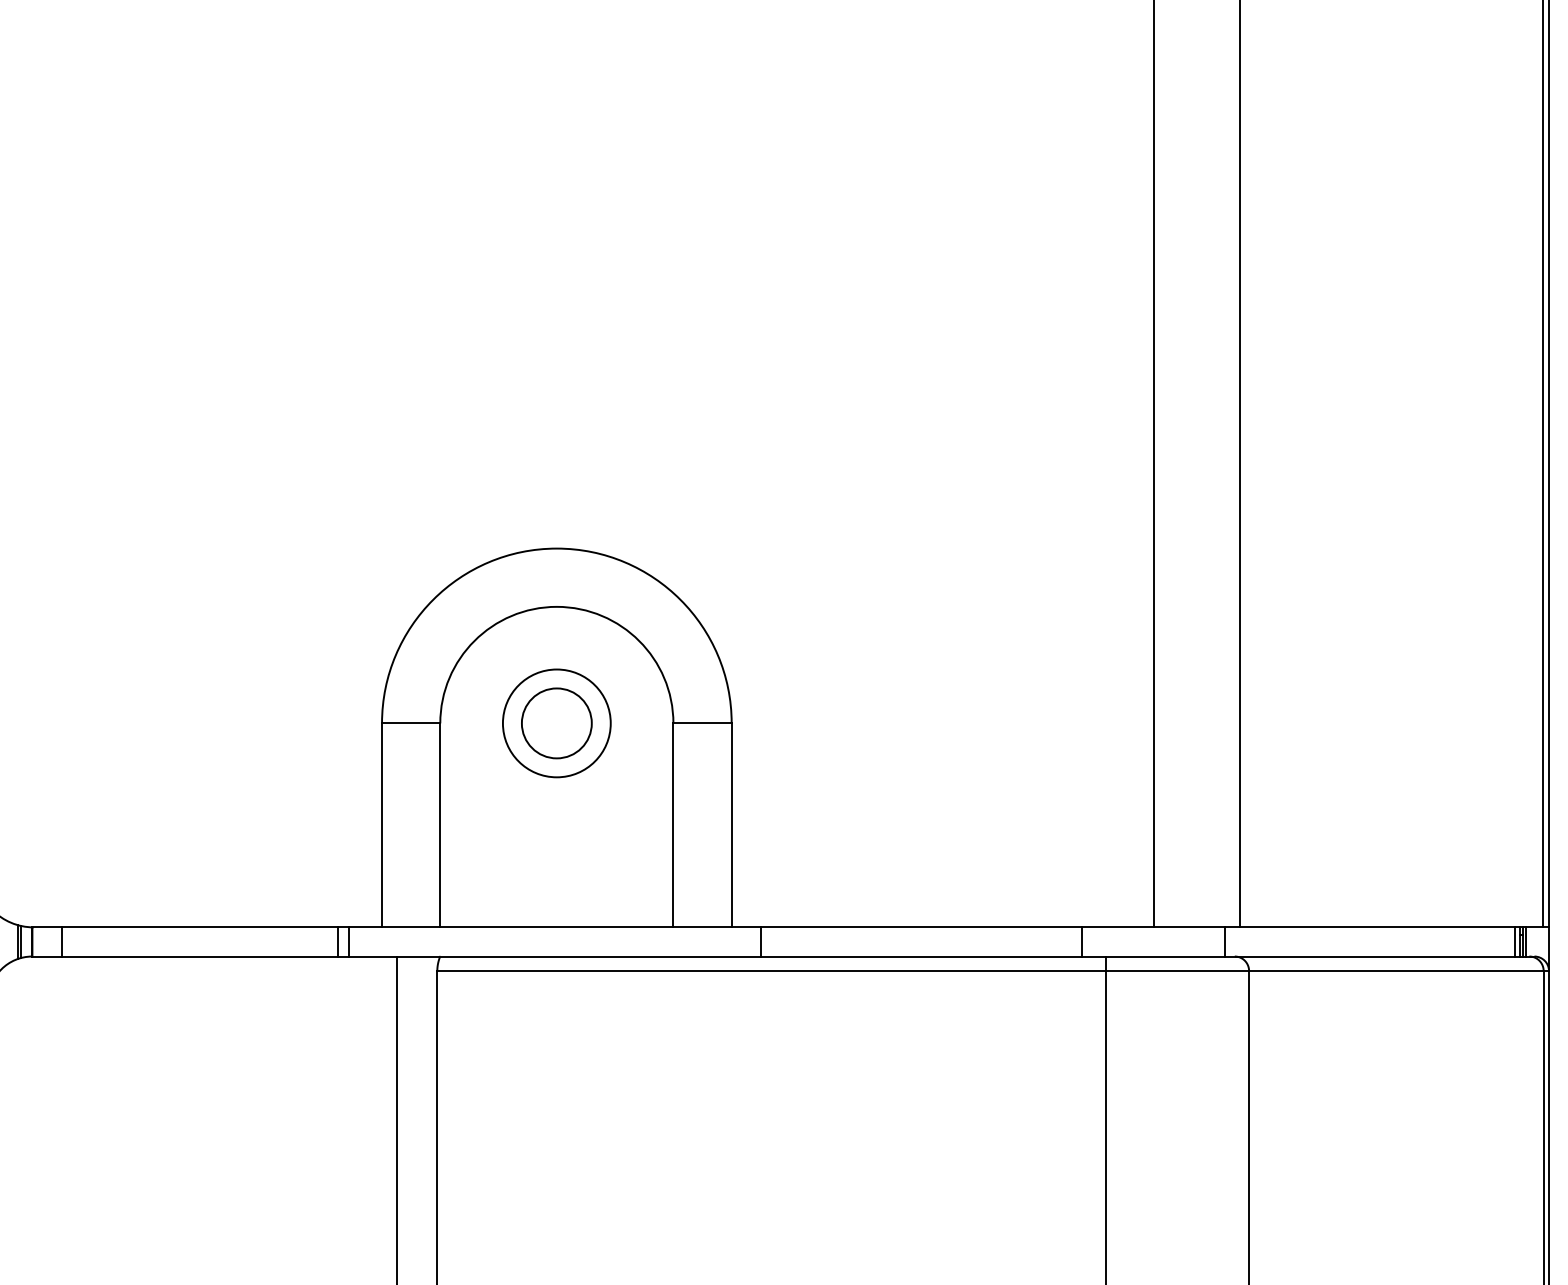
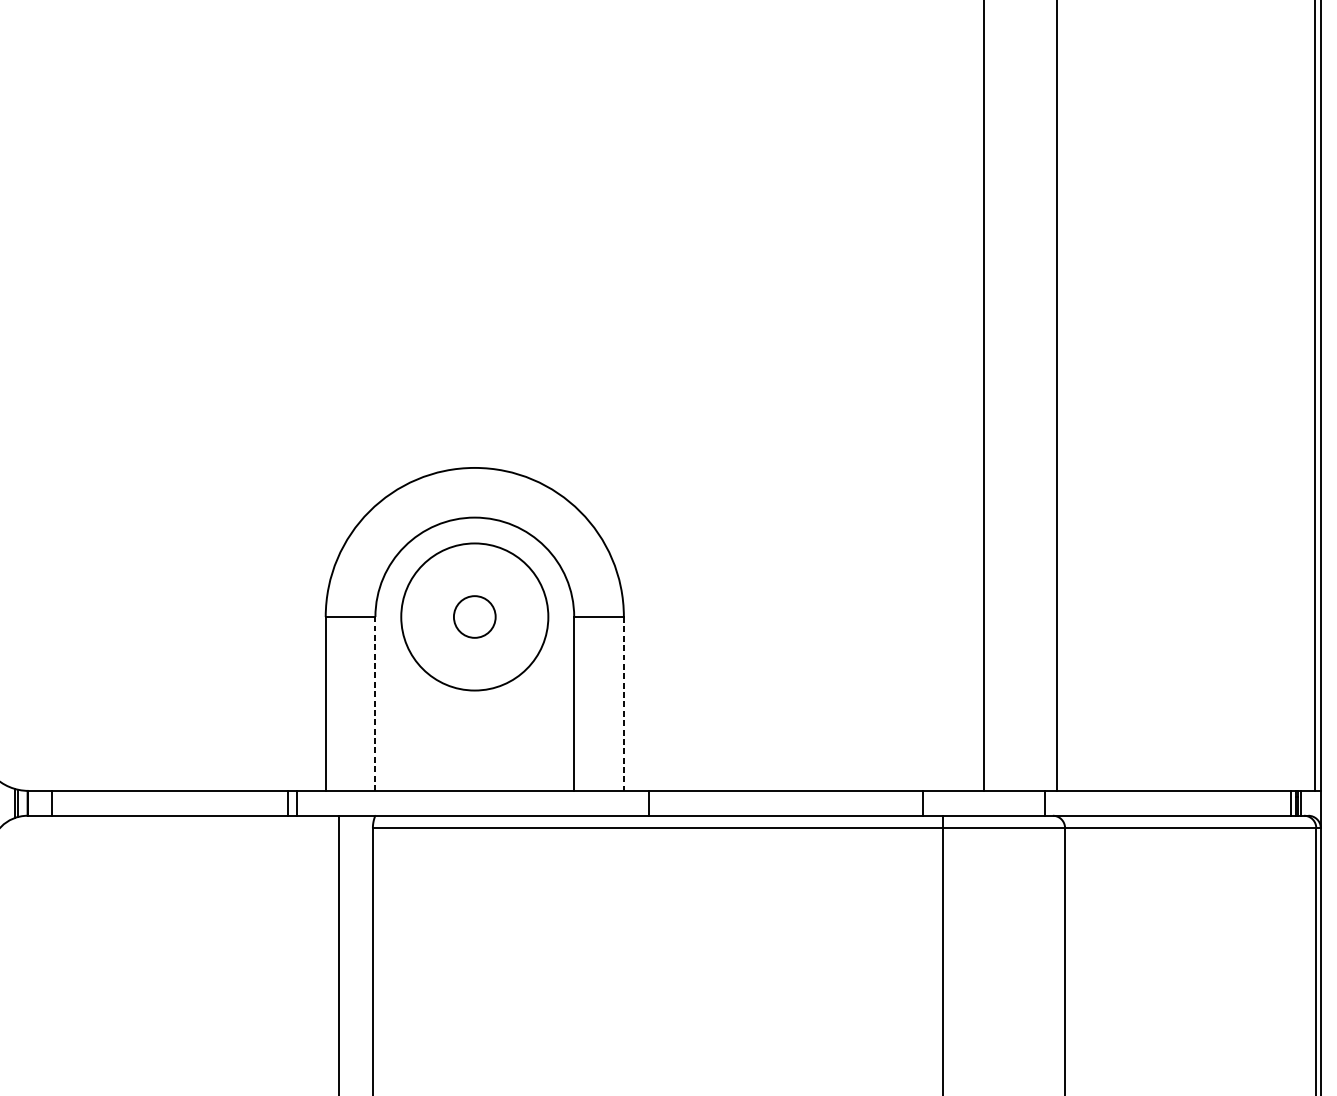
circle: (556, 723) -> (474, 617), size x0.7
circle: (556, 723) -> (474, 617), size x1.6
line: (440, 825) -> (375, 704), solid -> dashed
line: (731, 825) -> (623, 704), solid -> dashed

